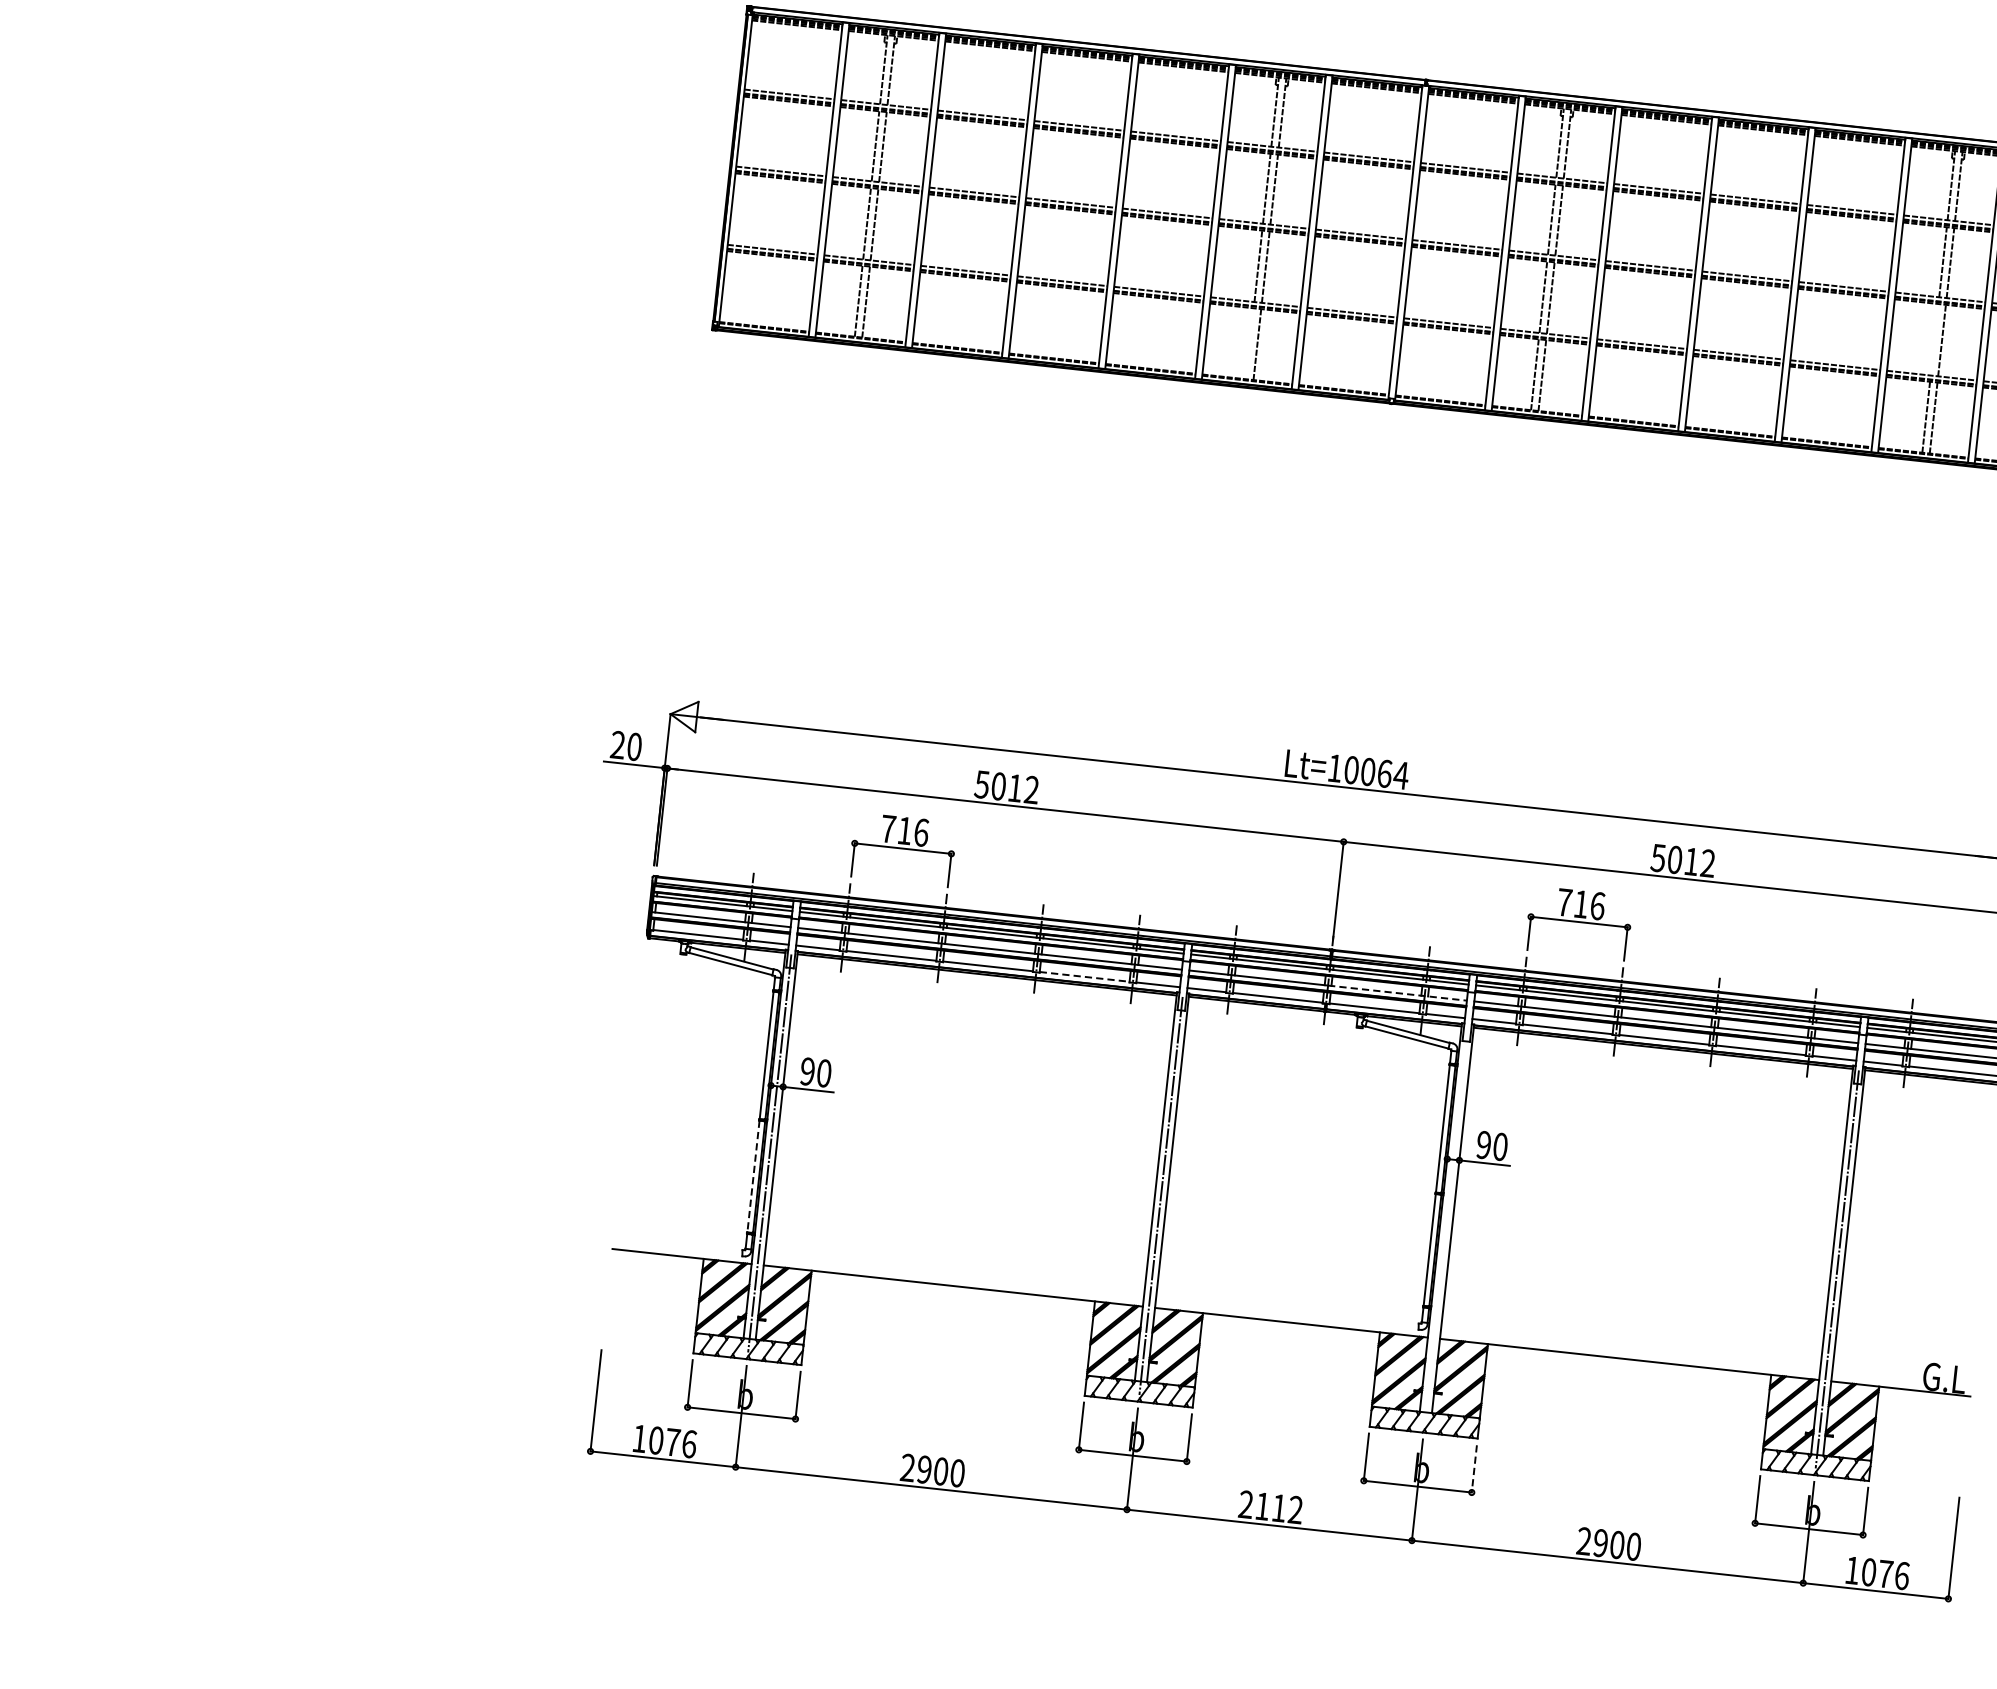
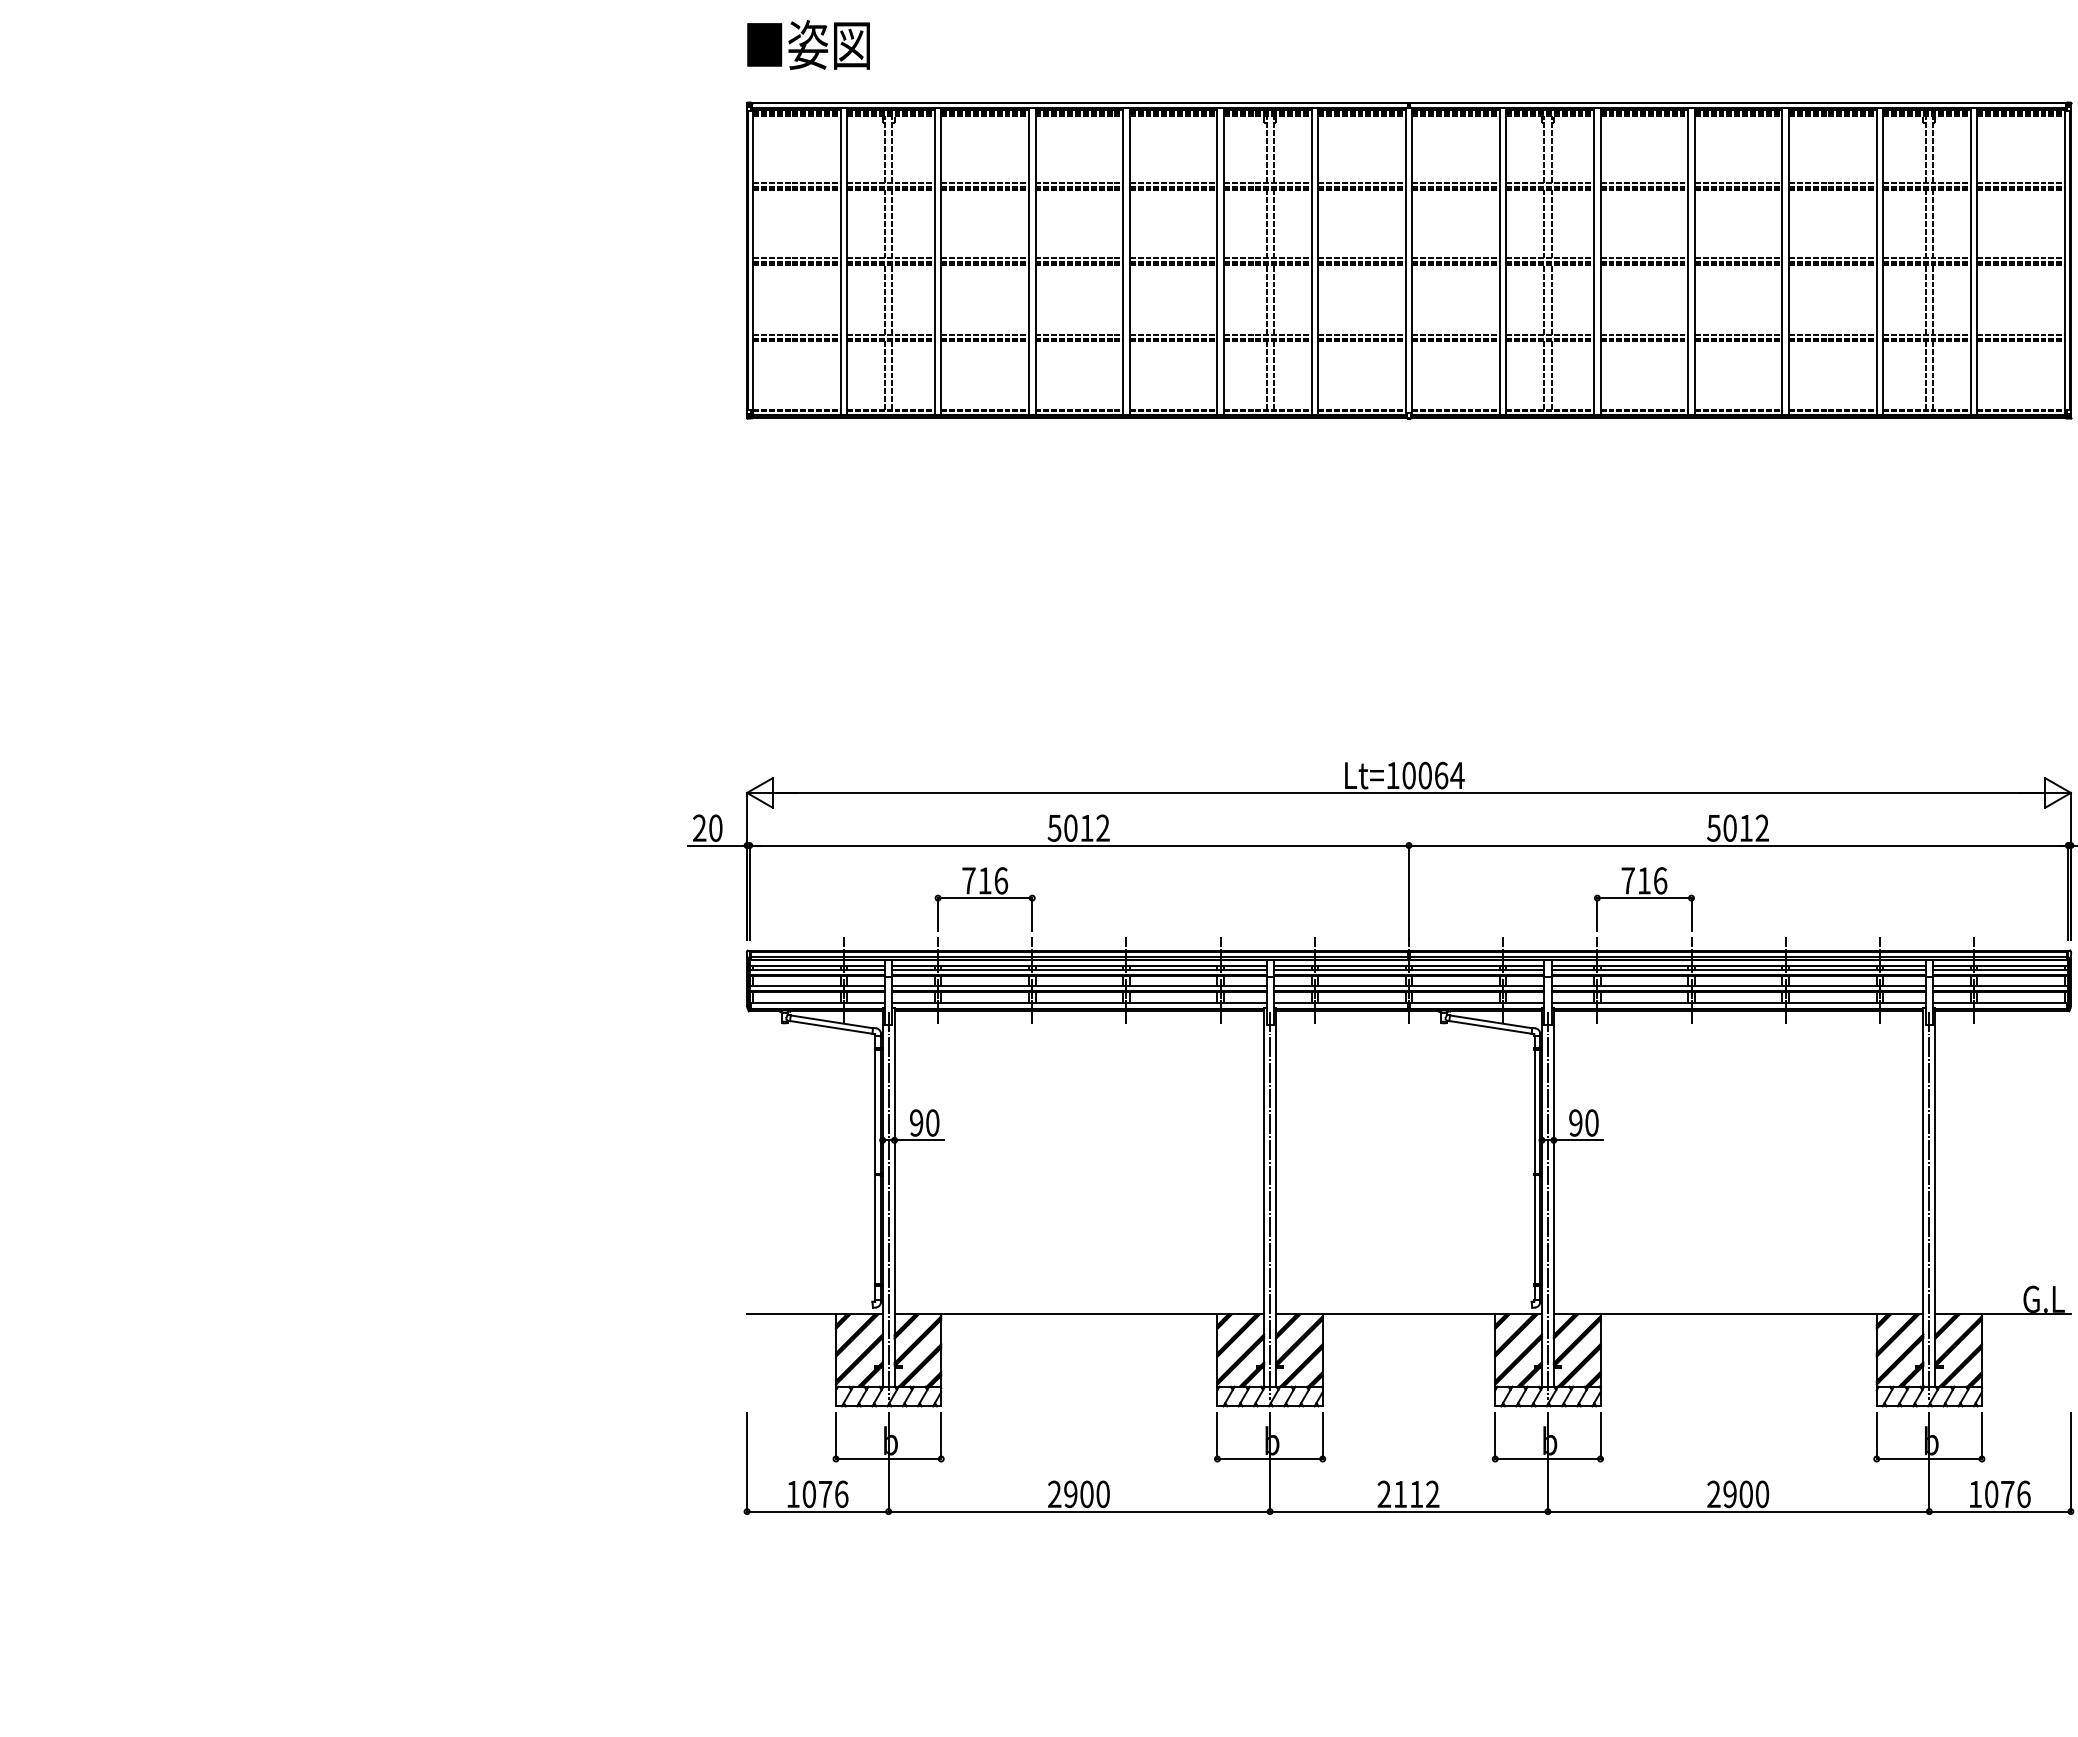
line: (1934, 339) -> (1925, 299), added
line: (1249, 343) -> (1266, 375), added
line: (1084, 976) -> (1173, 1002), dashed -> solid
line: (1397, 992) -> (1476, 985), dashed -> solid
line: (753, 1177) -> (875, 1230), dashed -> solid
line: (1445, 1226) -> (1547, 1205), added
line: (1474, 1469) -> (1600, 1436), dashed -> solid

